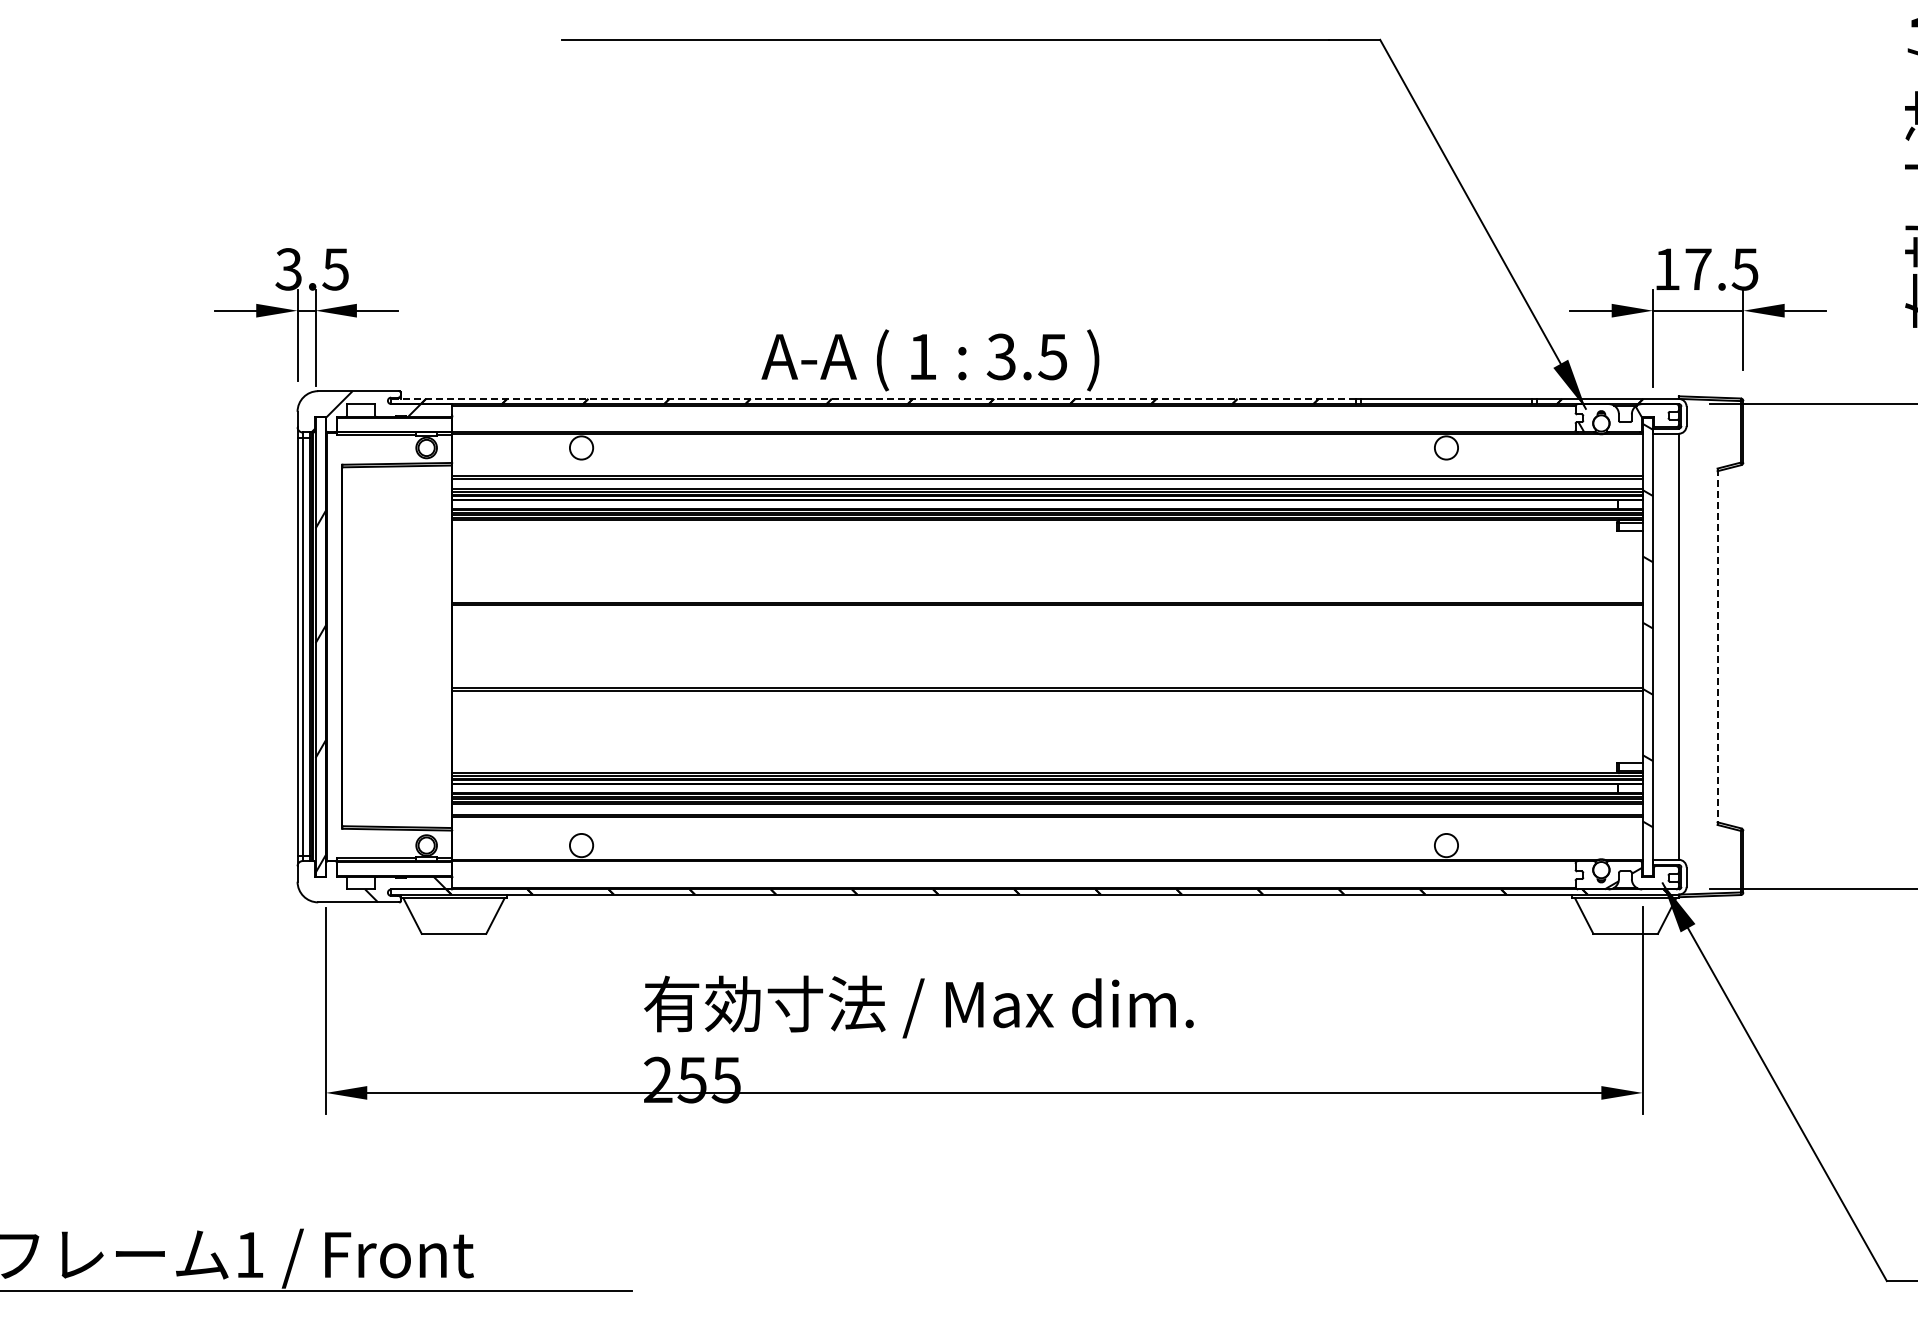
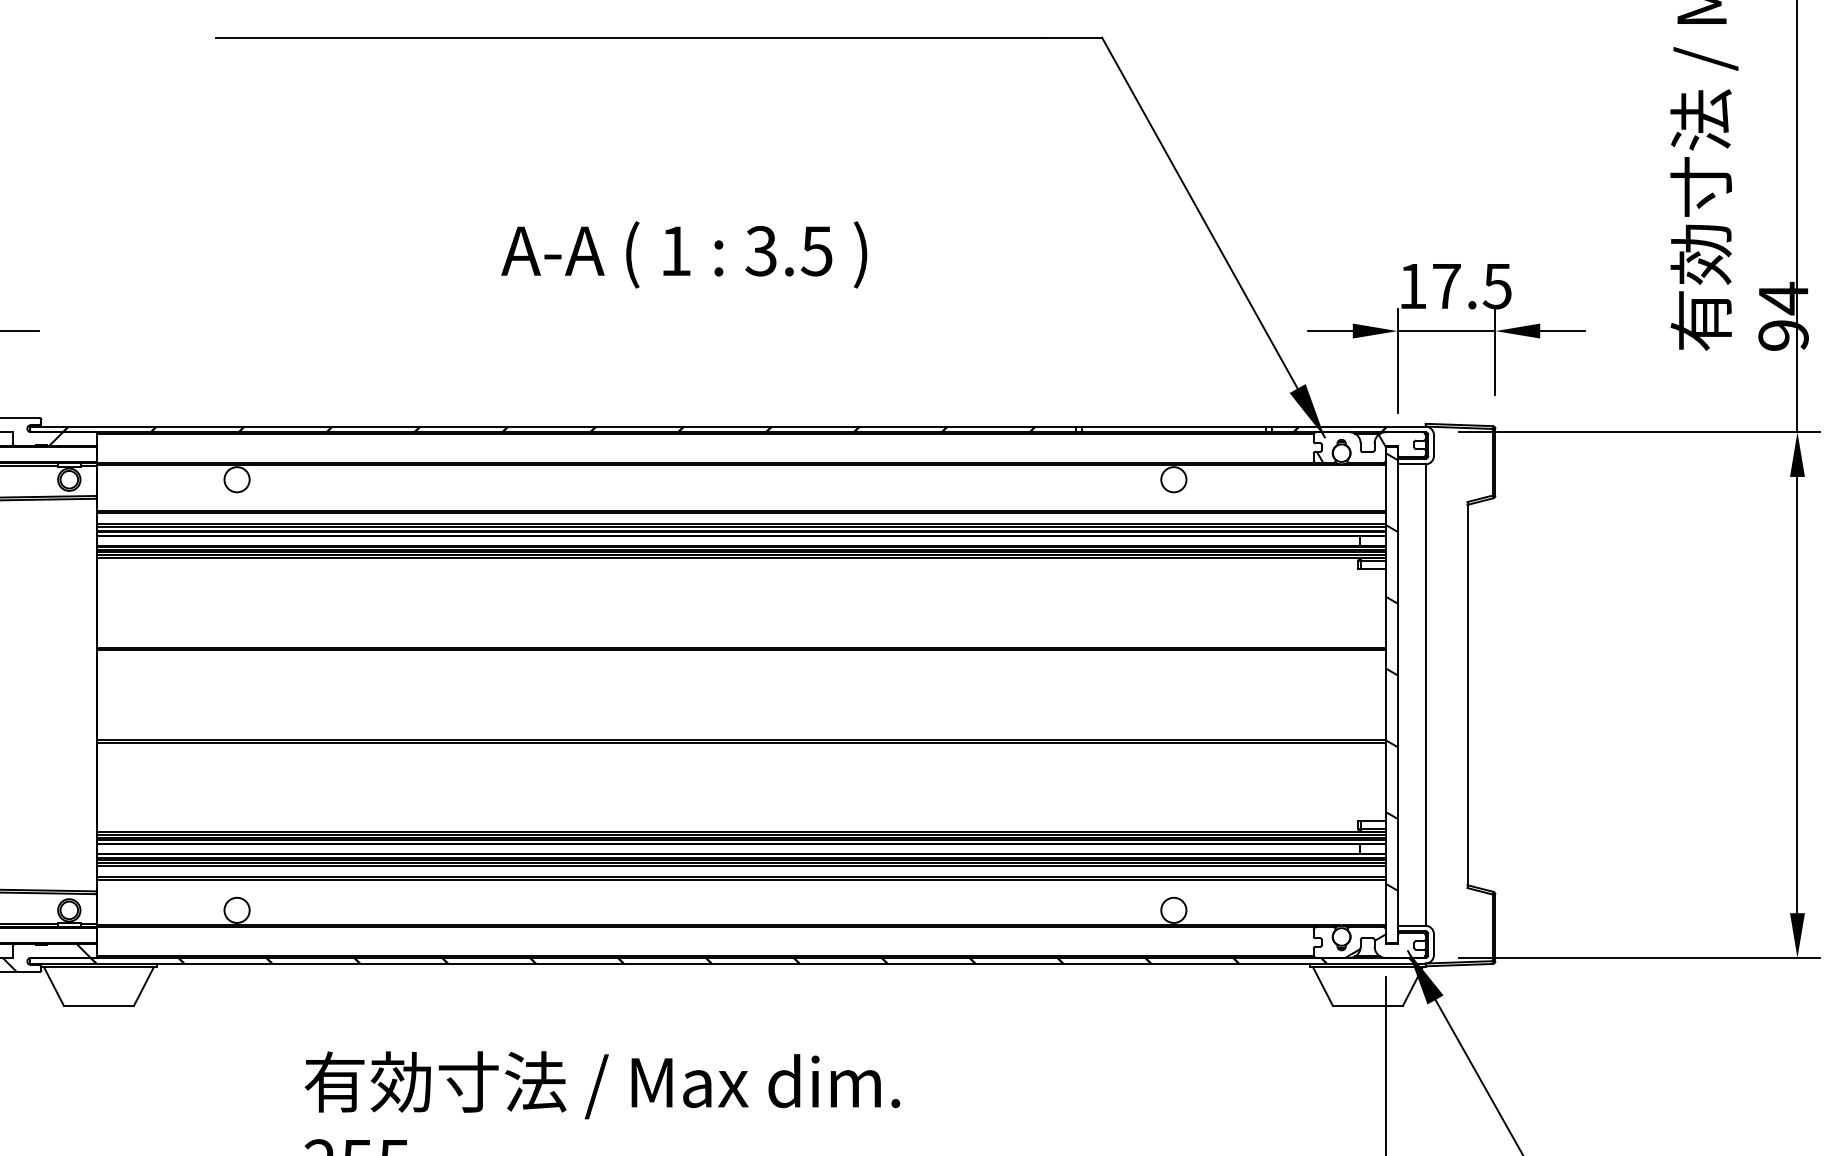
text: (930, 360) -> (684, 255), moved
line: (873, 398) -> (553, 426), dashed -> solid
line: (1717, 647) -> (1467, 695), dashed -> solid

